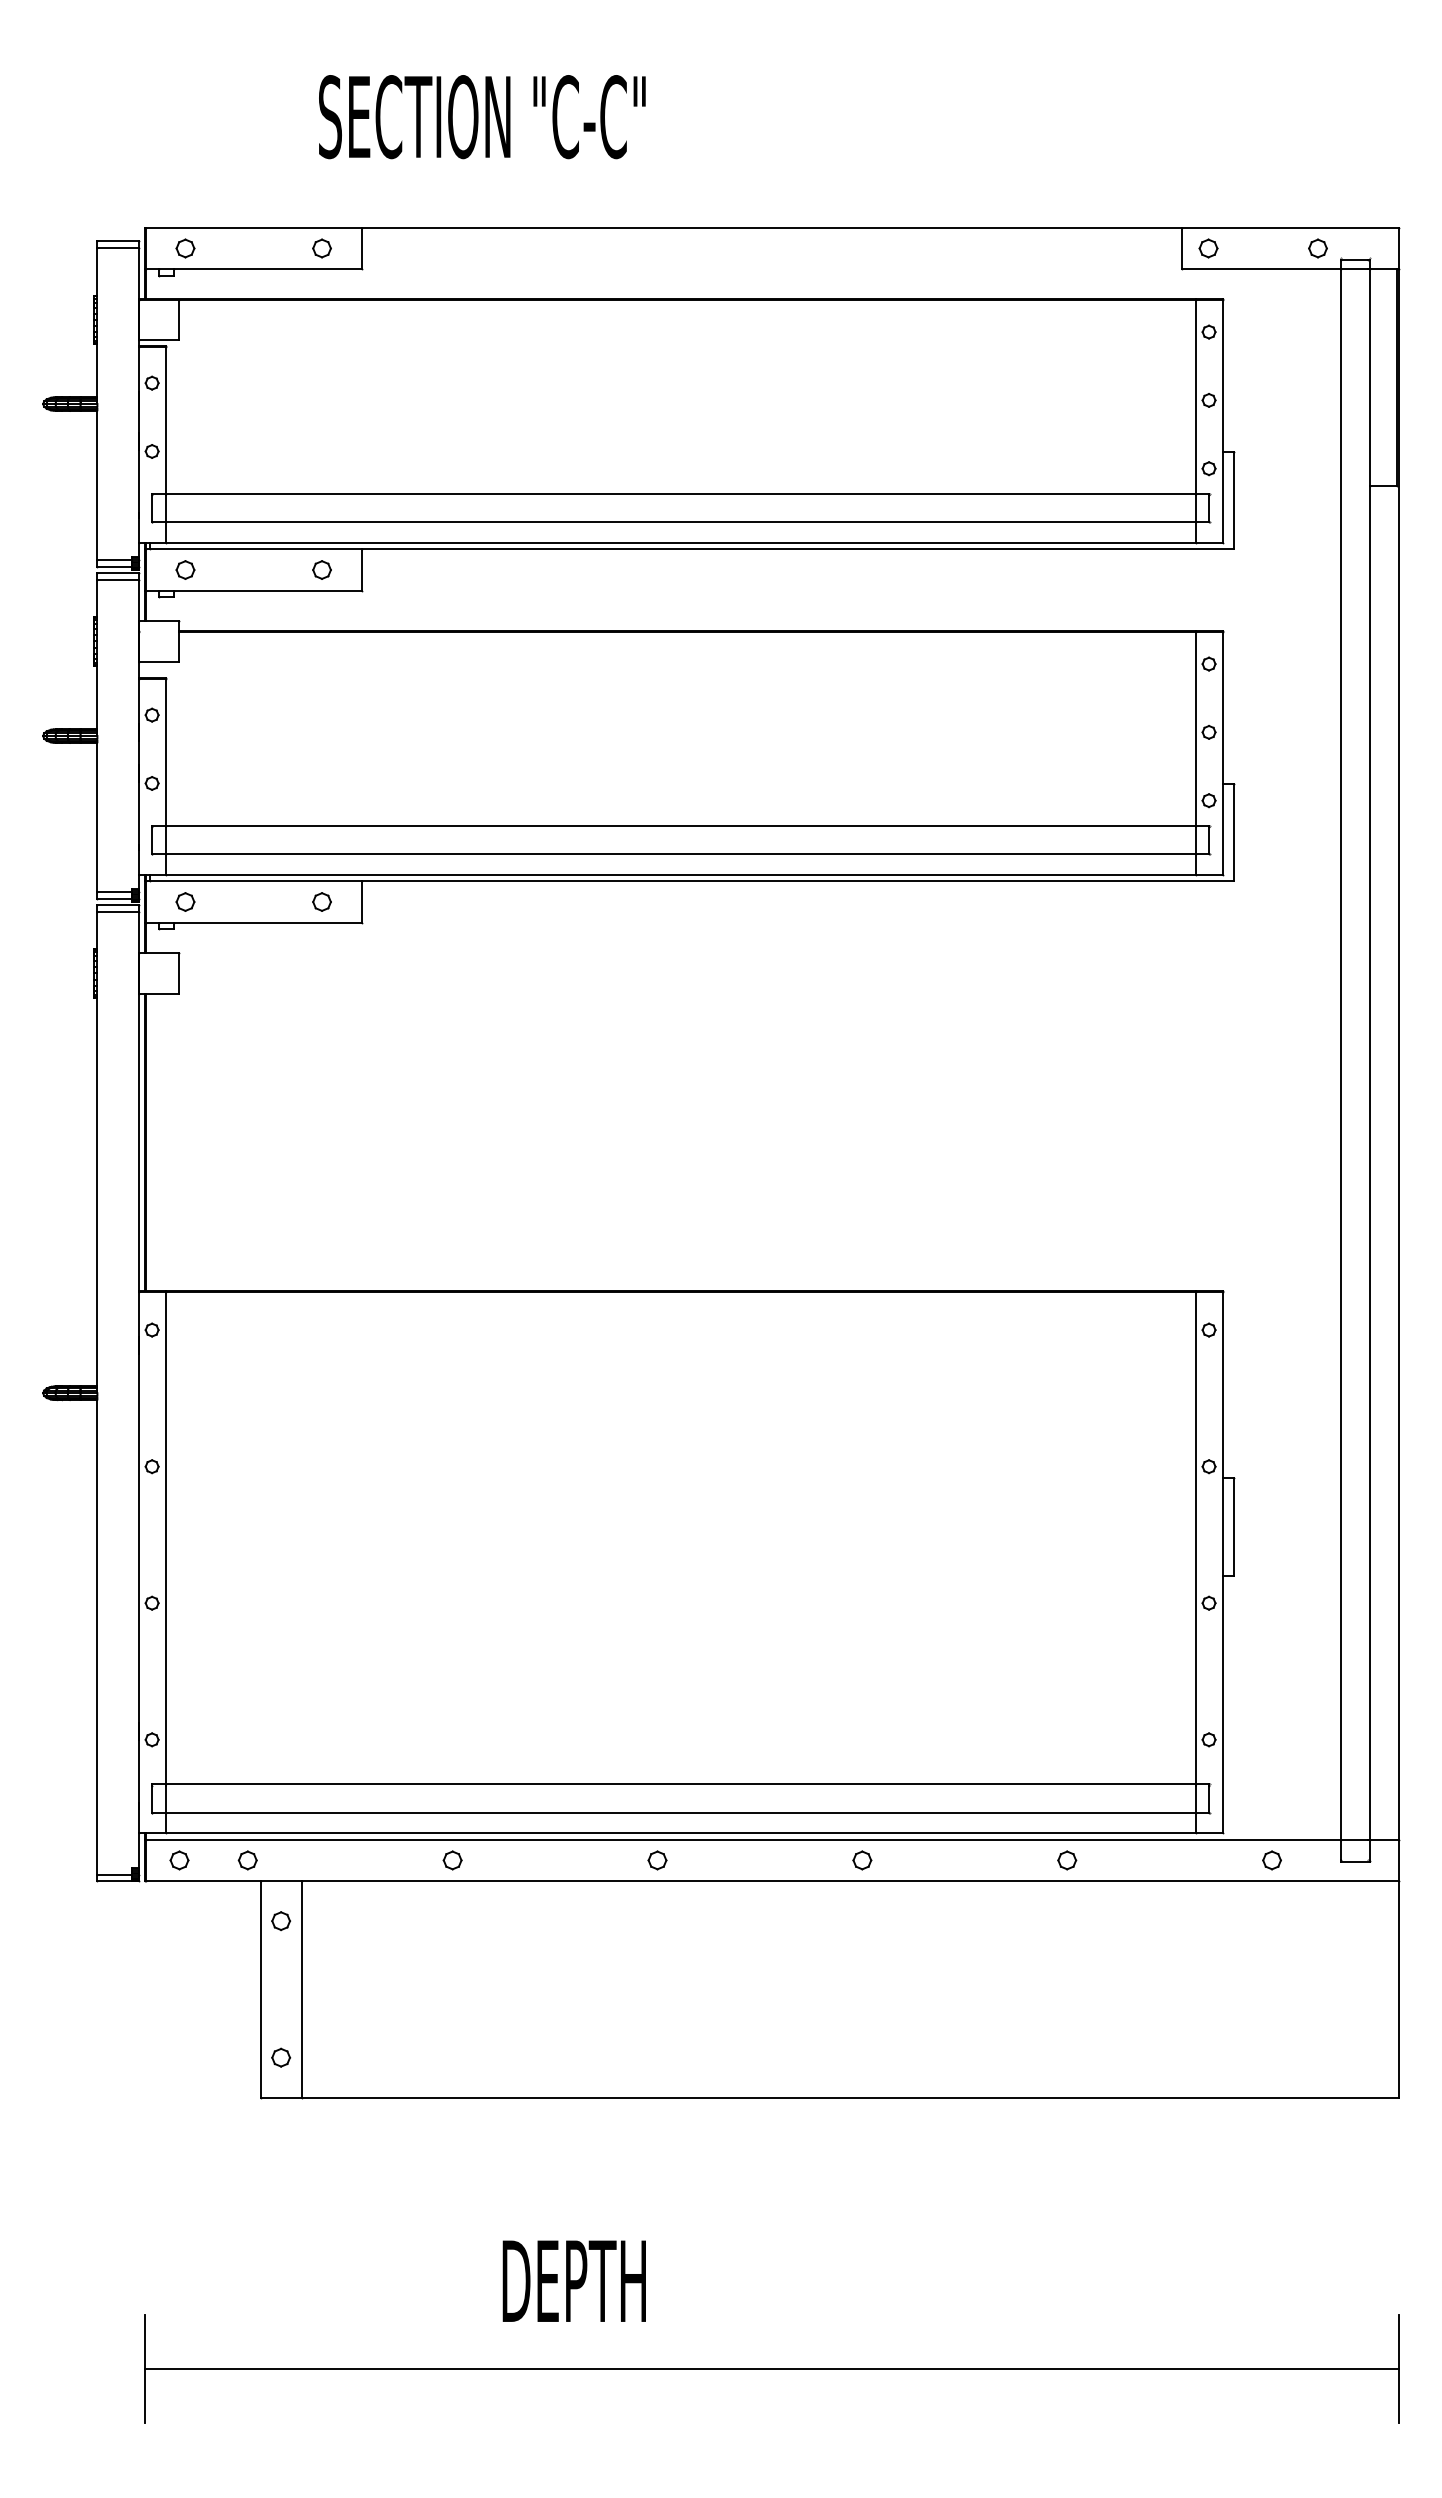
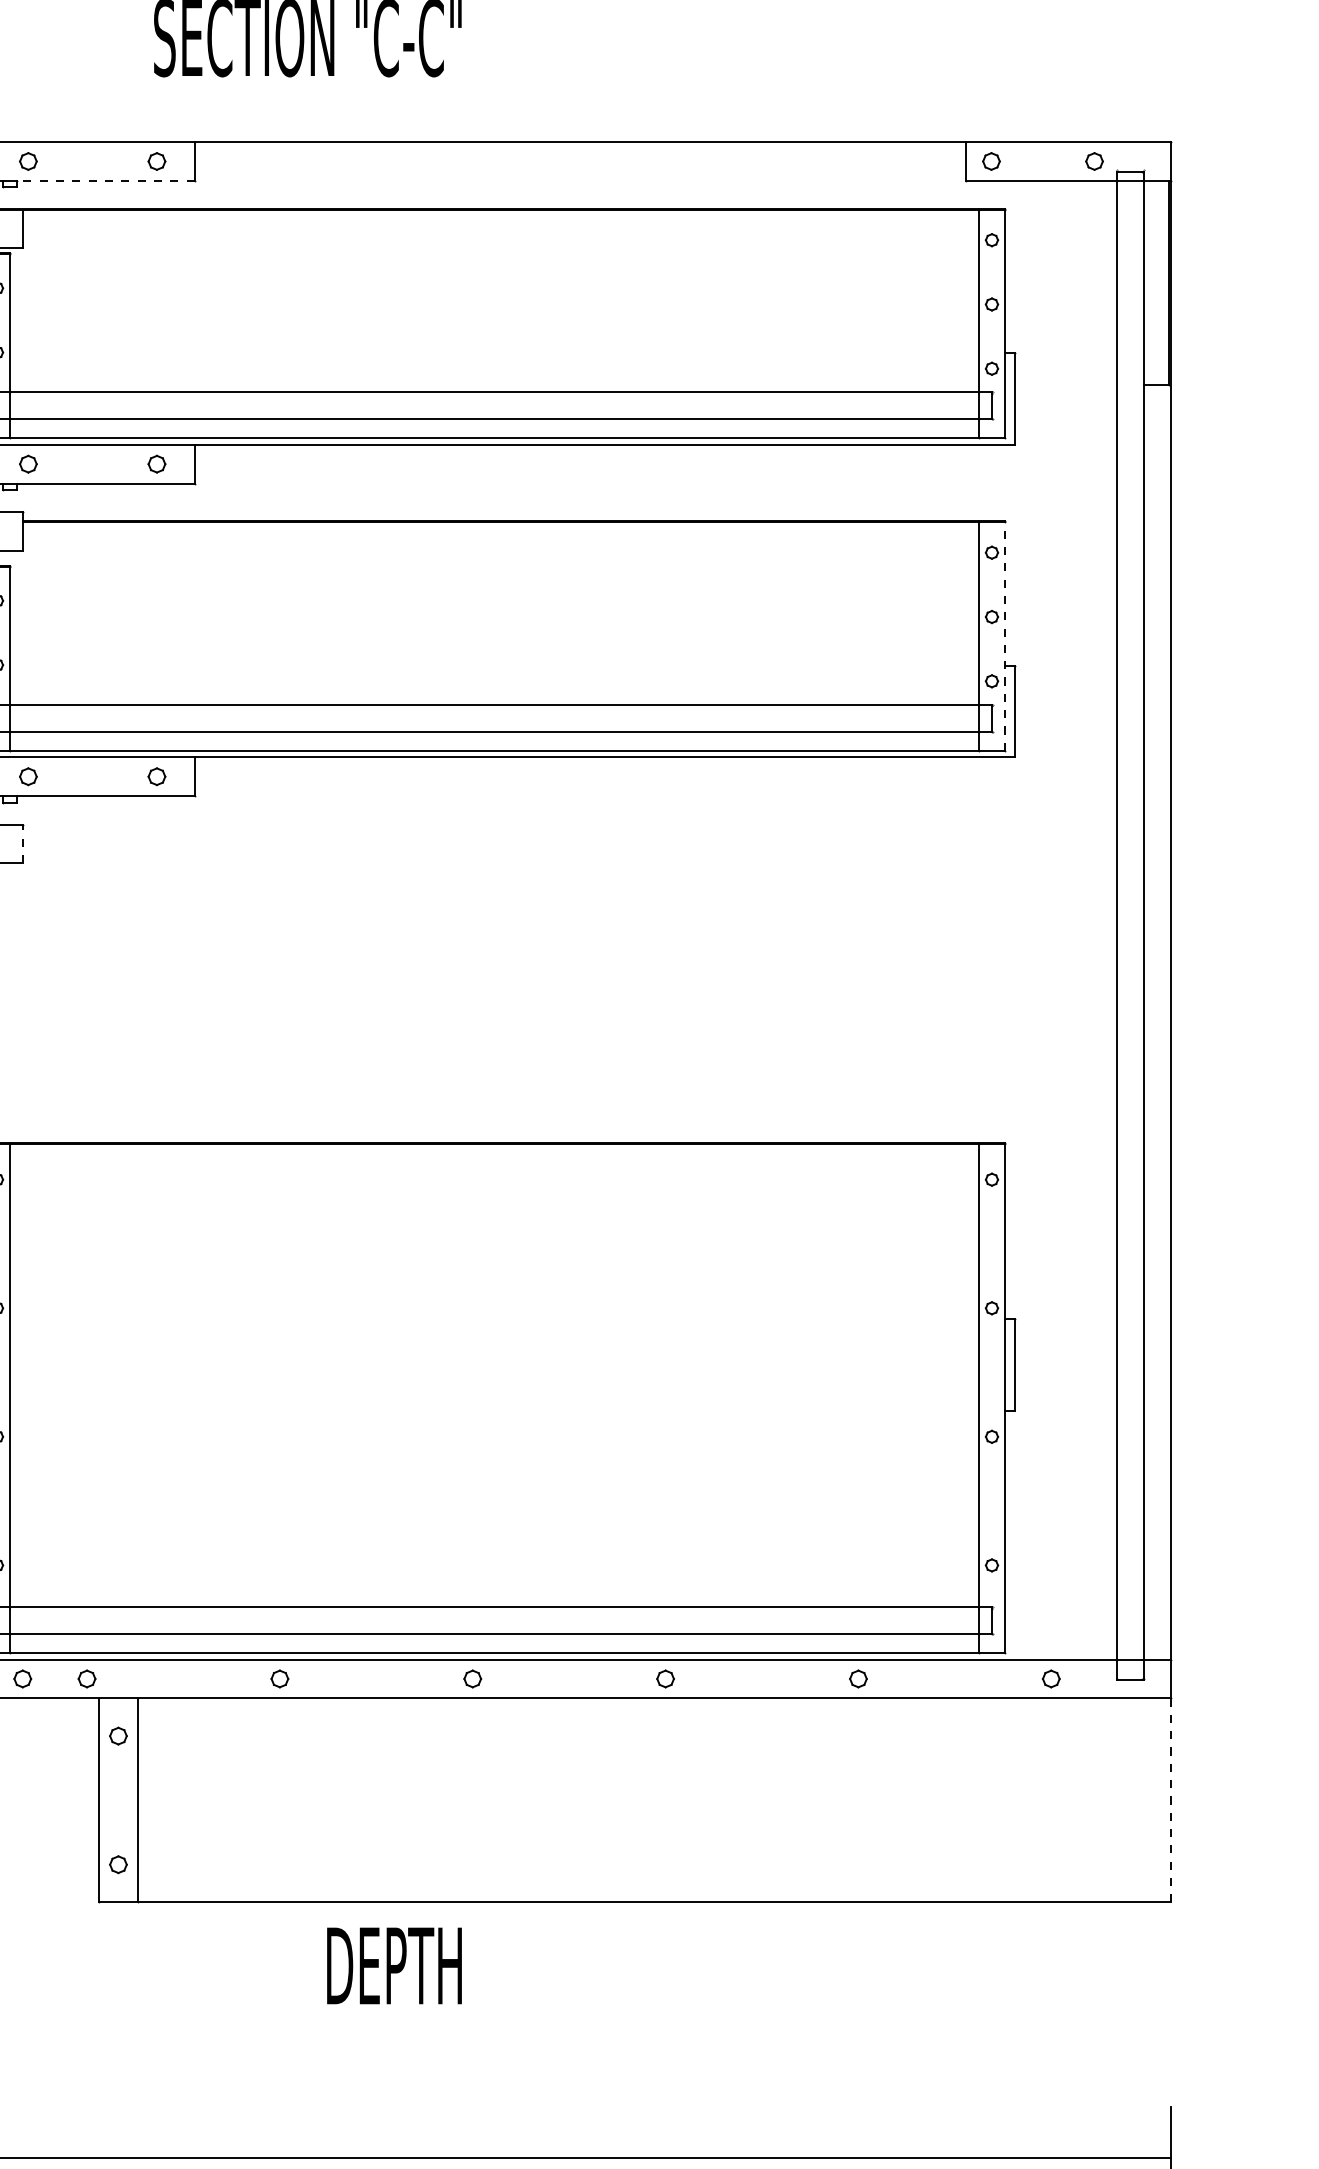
line: (267, 269) -> (105, 181), solid -> dashed
line: (1222, 752) -> (1004, 635), solid -> dashed
line: (179, 972) -> (22, 843), solid -> dashed
line: (1398, 1988) -> (1170, 1799), solid -> dashed
text: (573, 2280) -> (393, 1965), moved

